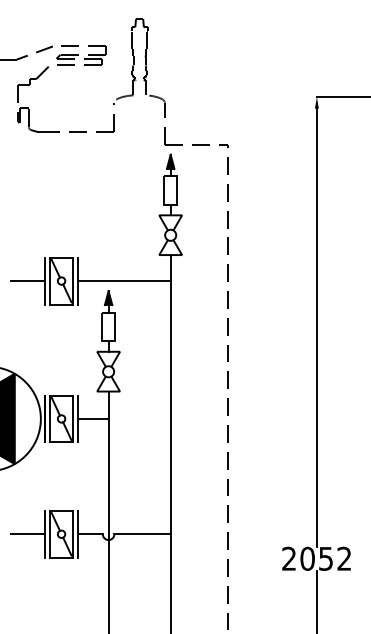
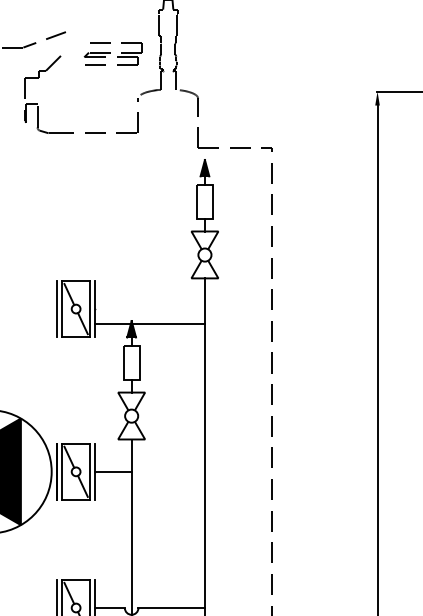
part: (81, 55) -> (113, 53), moved
line: (27, 281) -> (35, 309), removed
line: (123, 281) -> (149, 324), moved
line: (27, 534) -> (35, 608), removed

